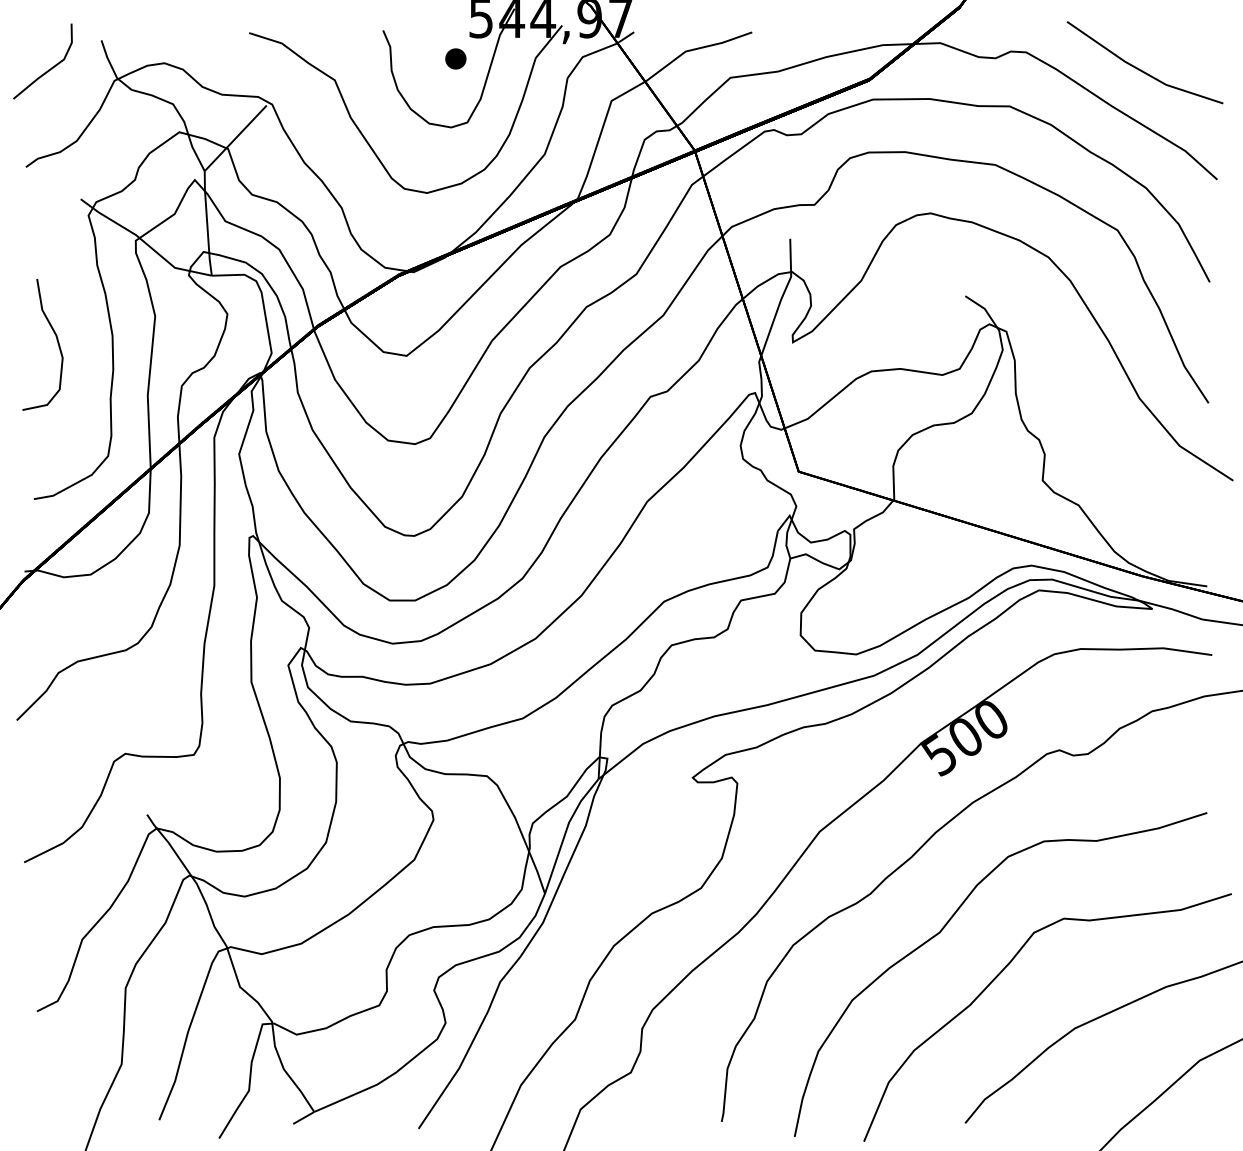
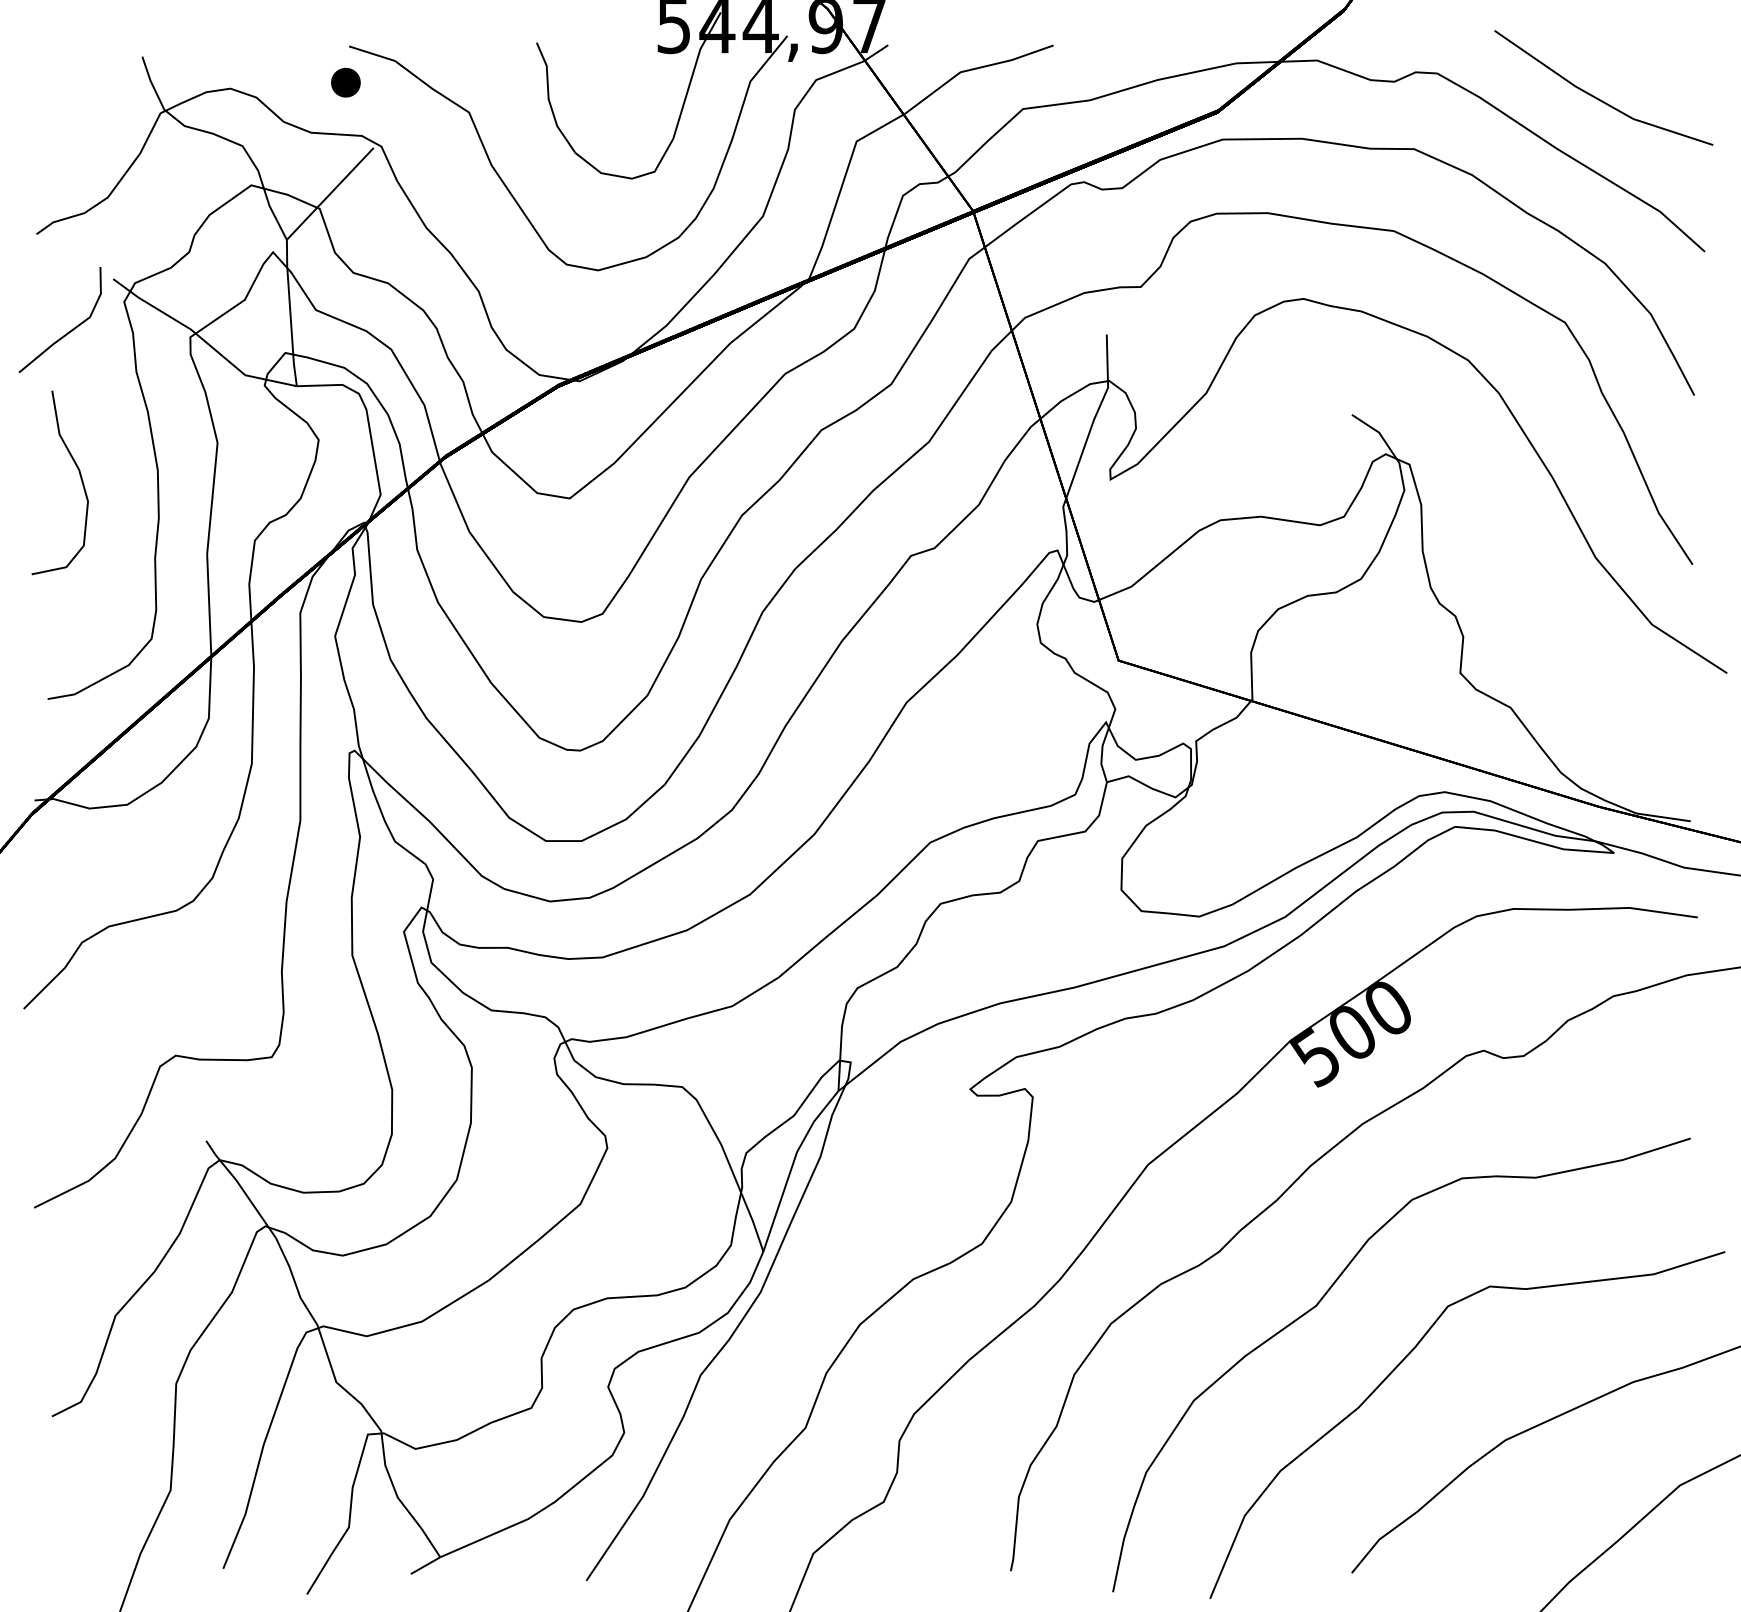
part: (455, 58) -> (345, 82), moved
line: (48, 69) -> (68, 331), moved

